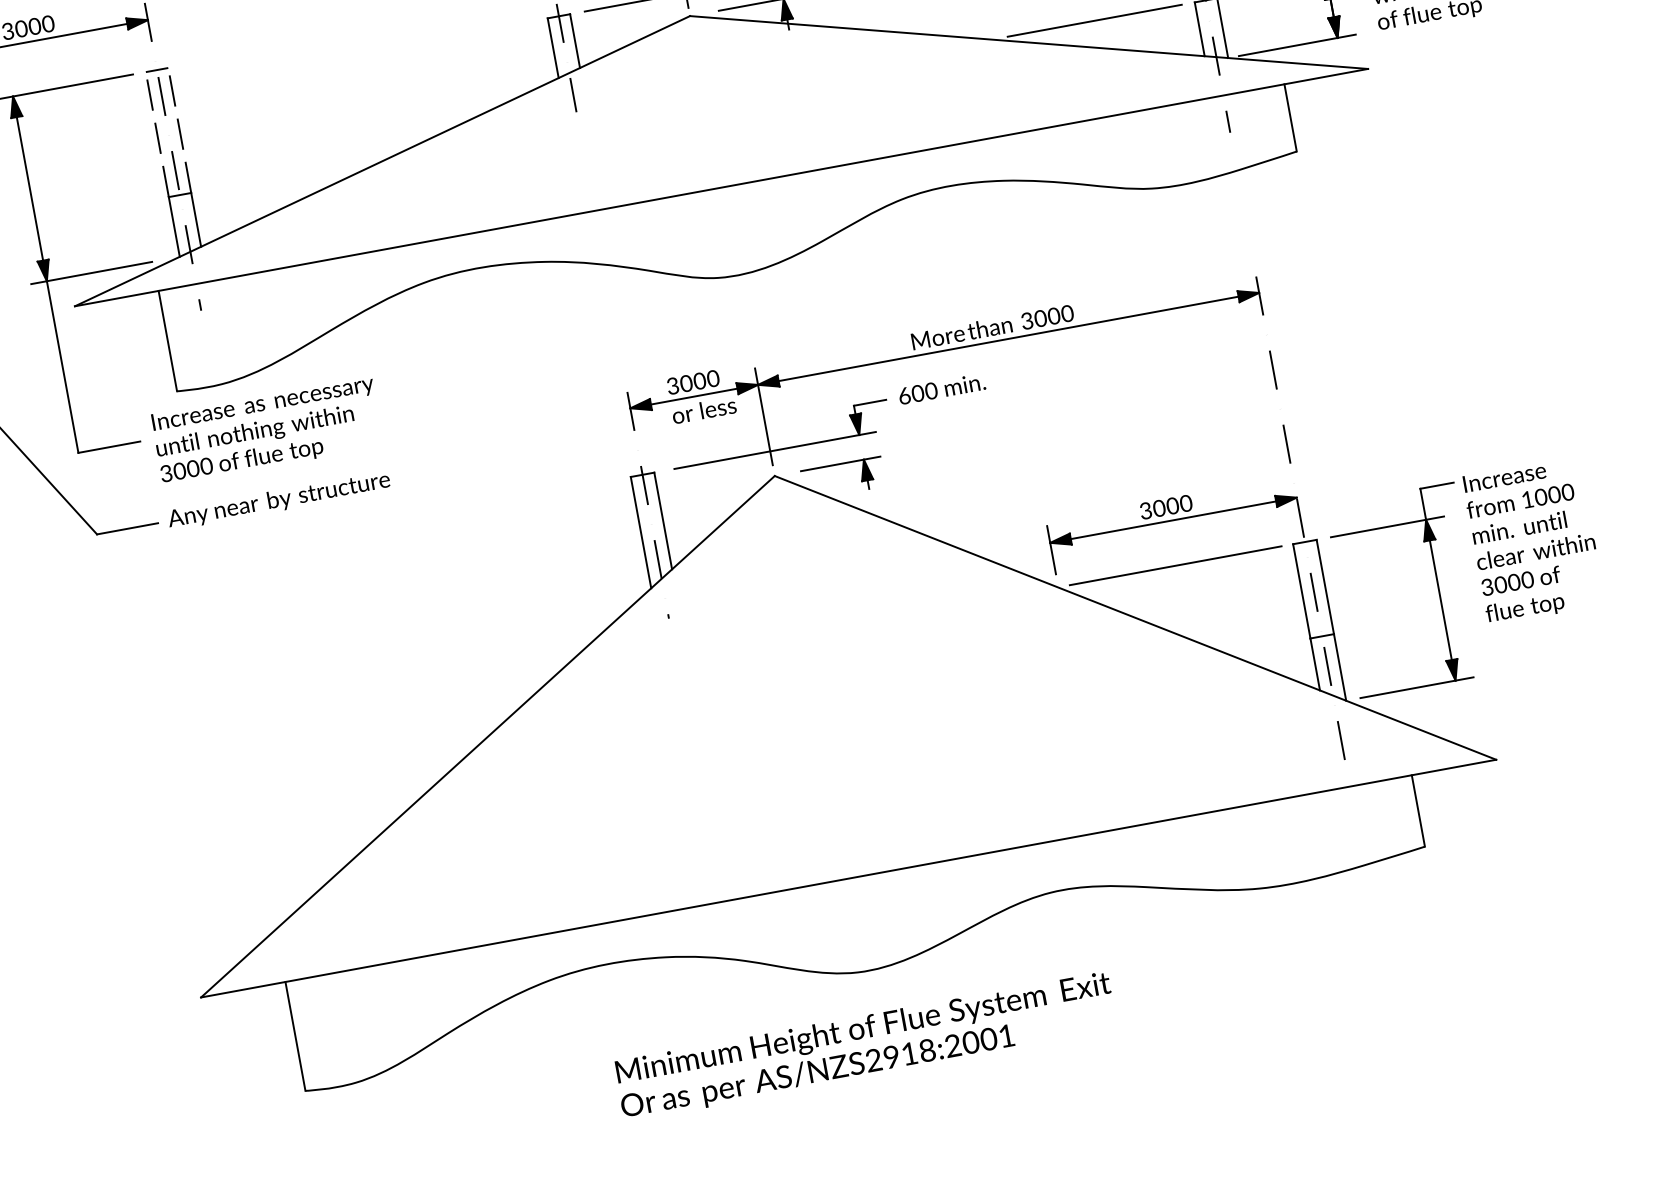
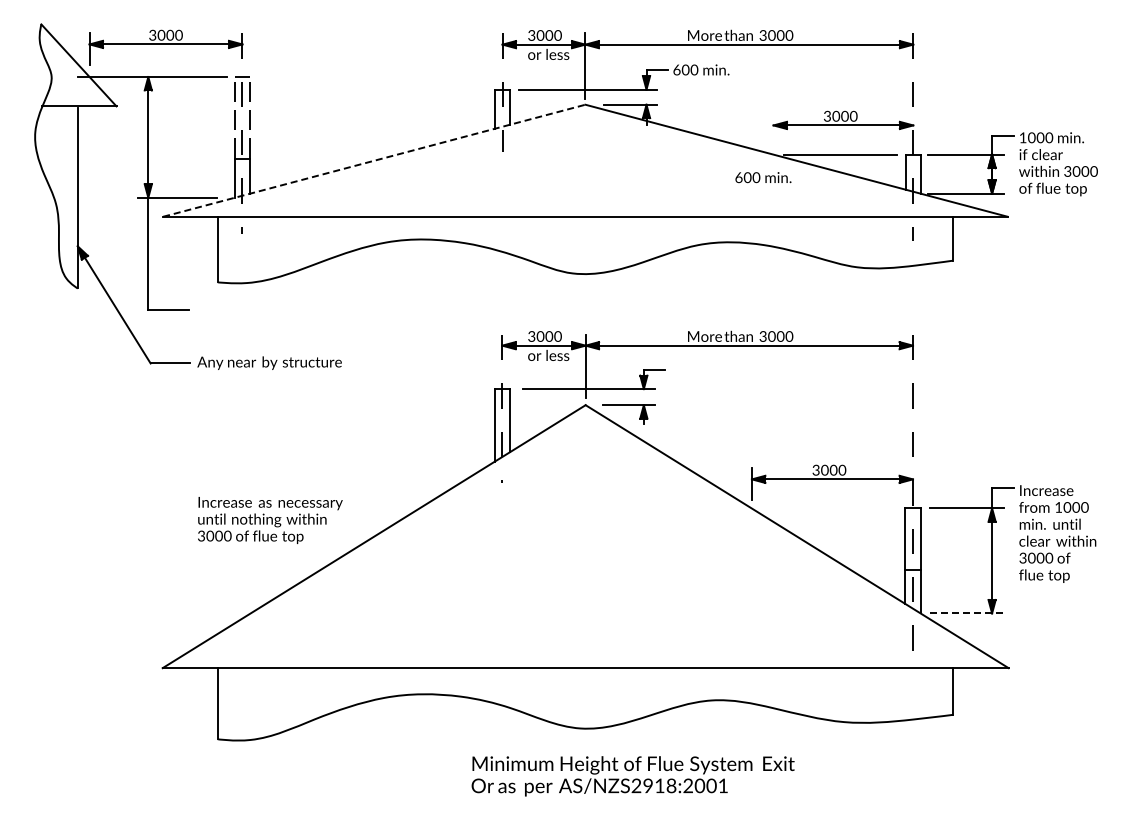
line: (382, 160) -> (374, 160), solid -> dashed
text: (942, 388) -> (763, 177), moved
text: (267, 430) -> (270, 520), moved
line: (1175, 565) -> (828, 508), removed
line: (1416, 687) -> (966, 613), solid -> dashed
text: (865, 1047) -> (632, 776), moved

